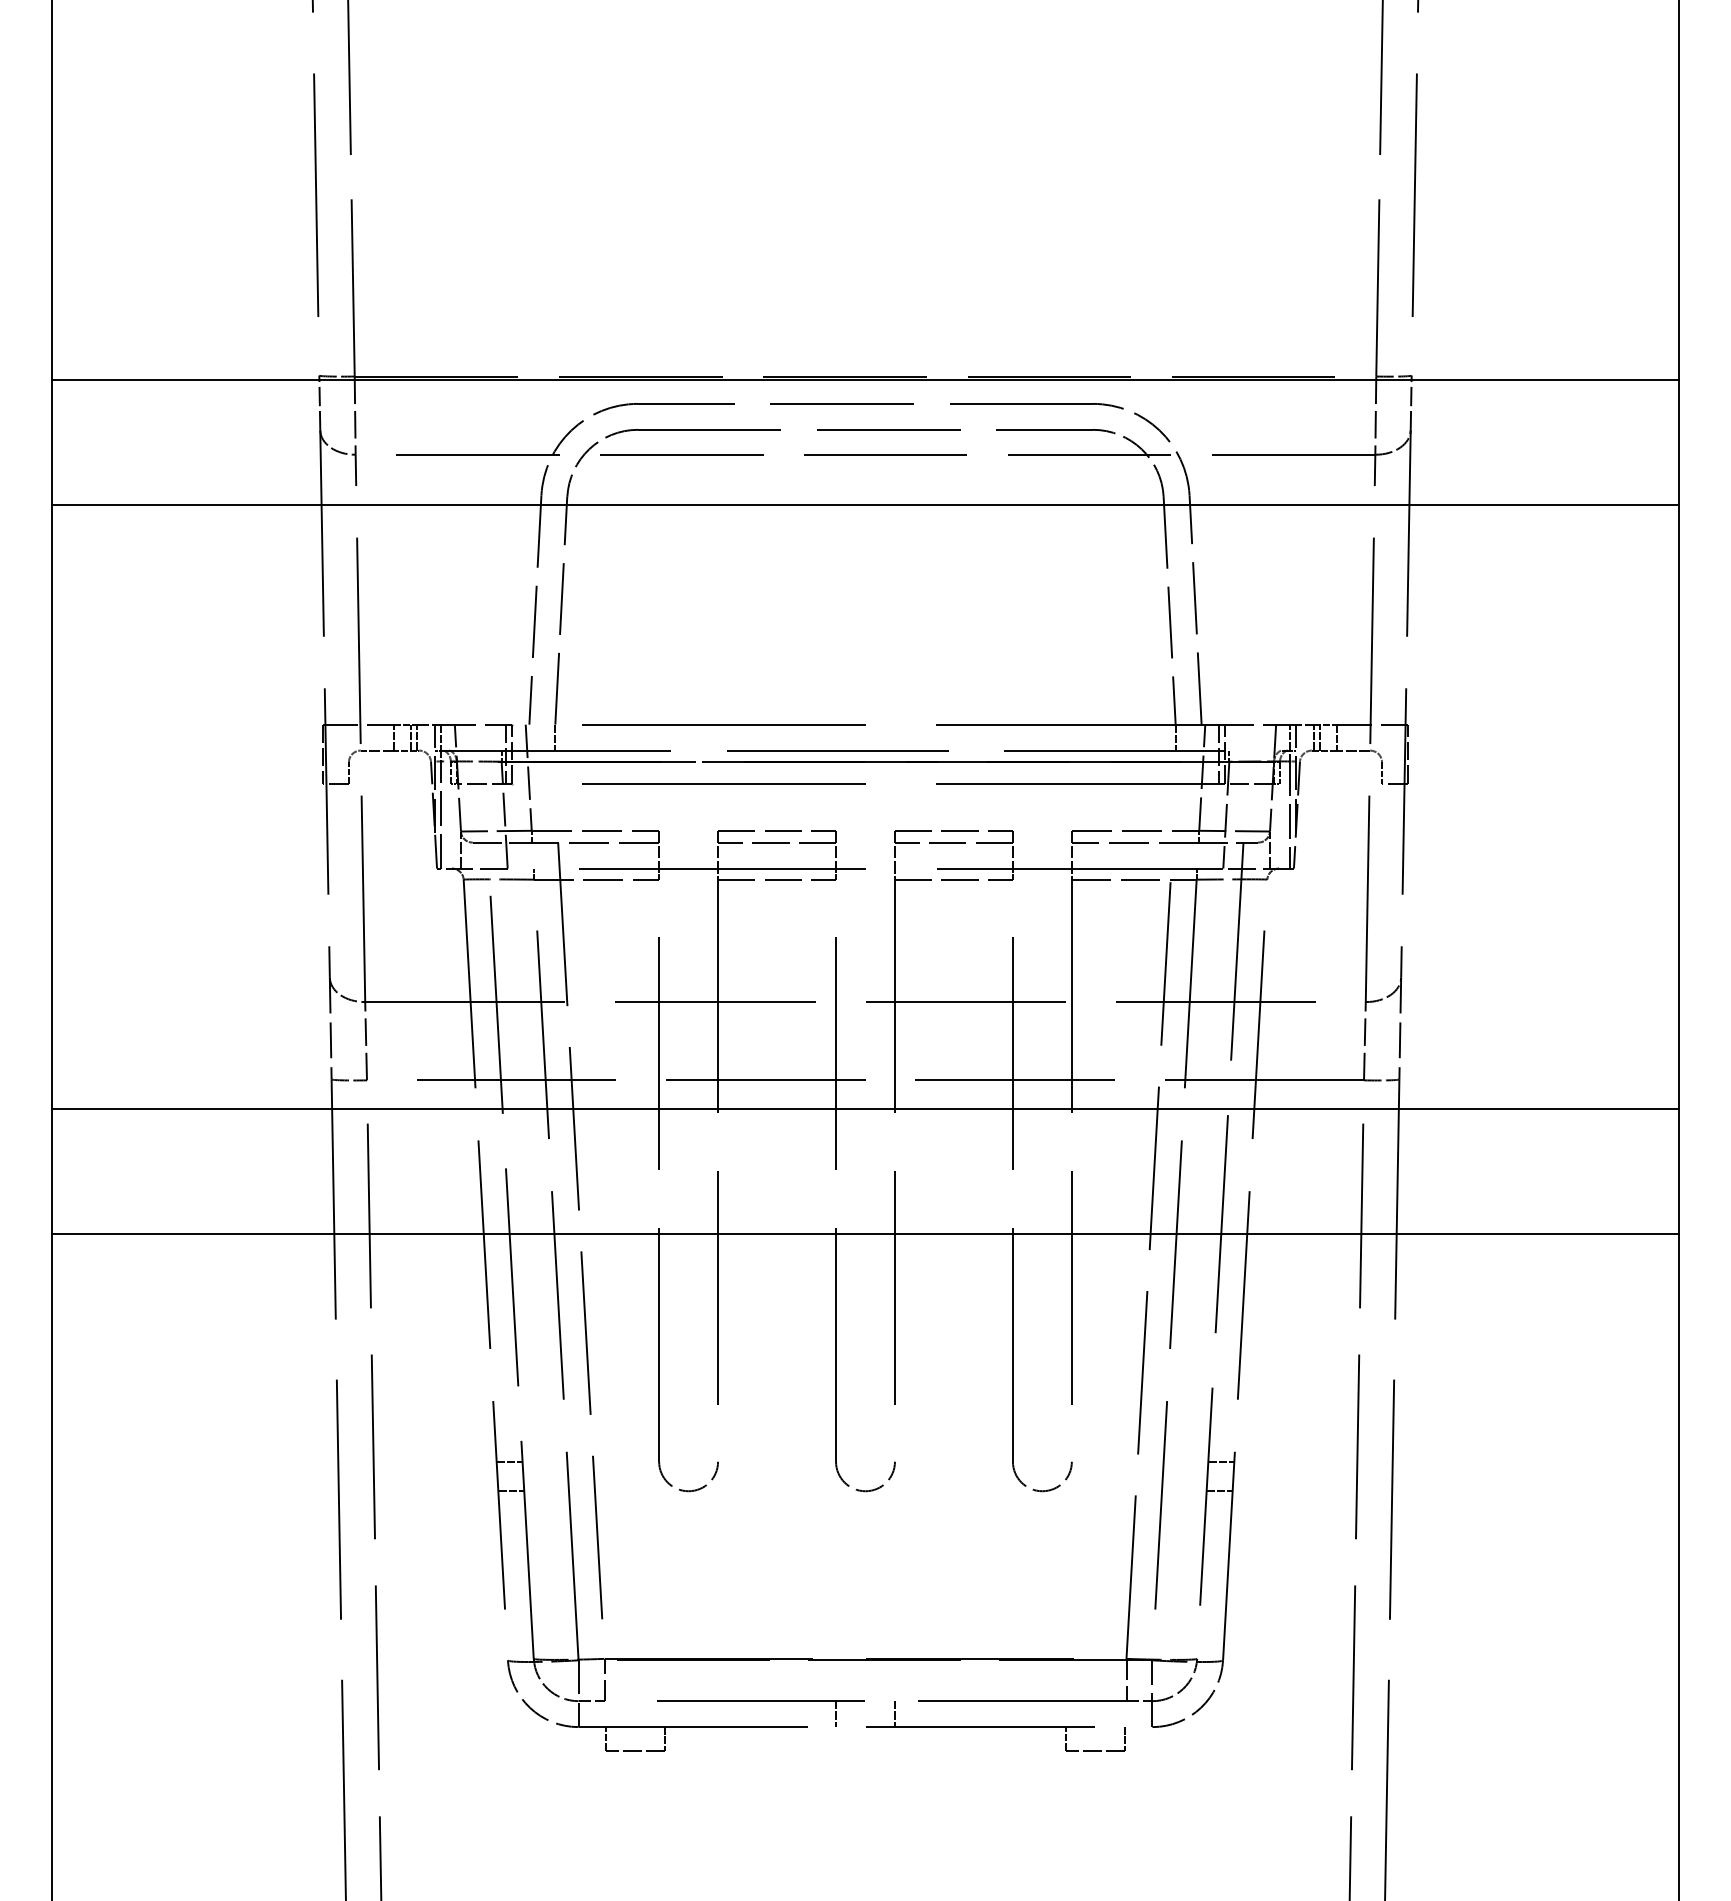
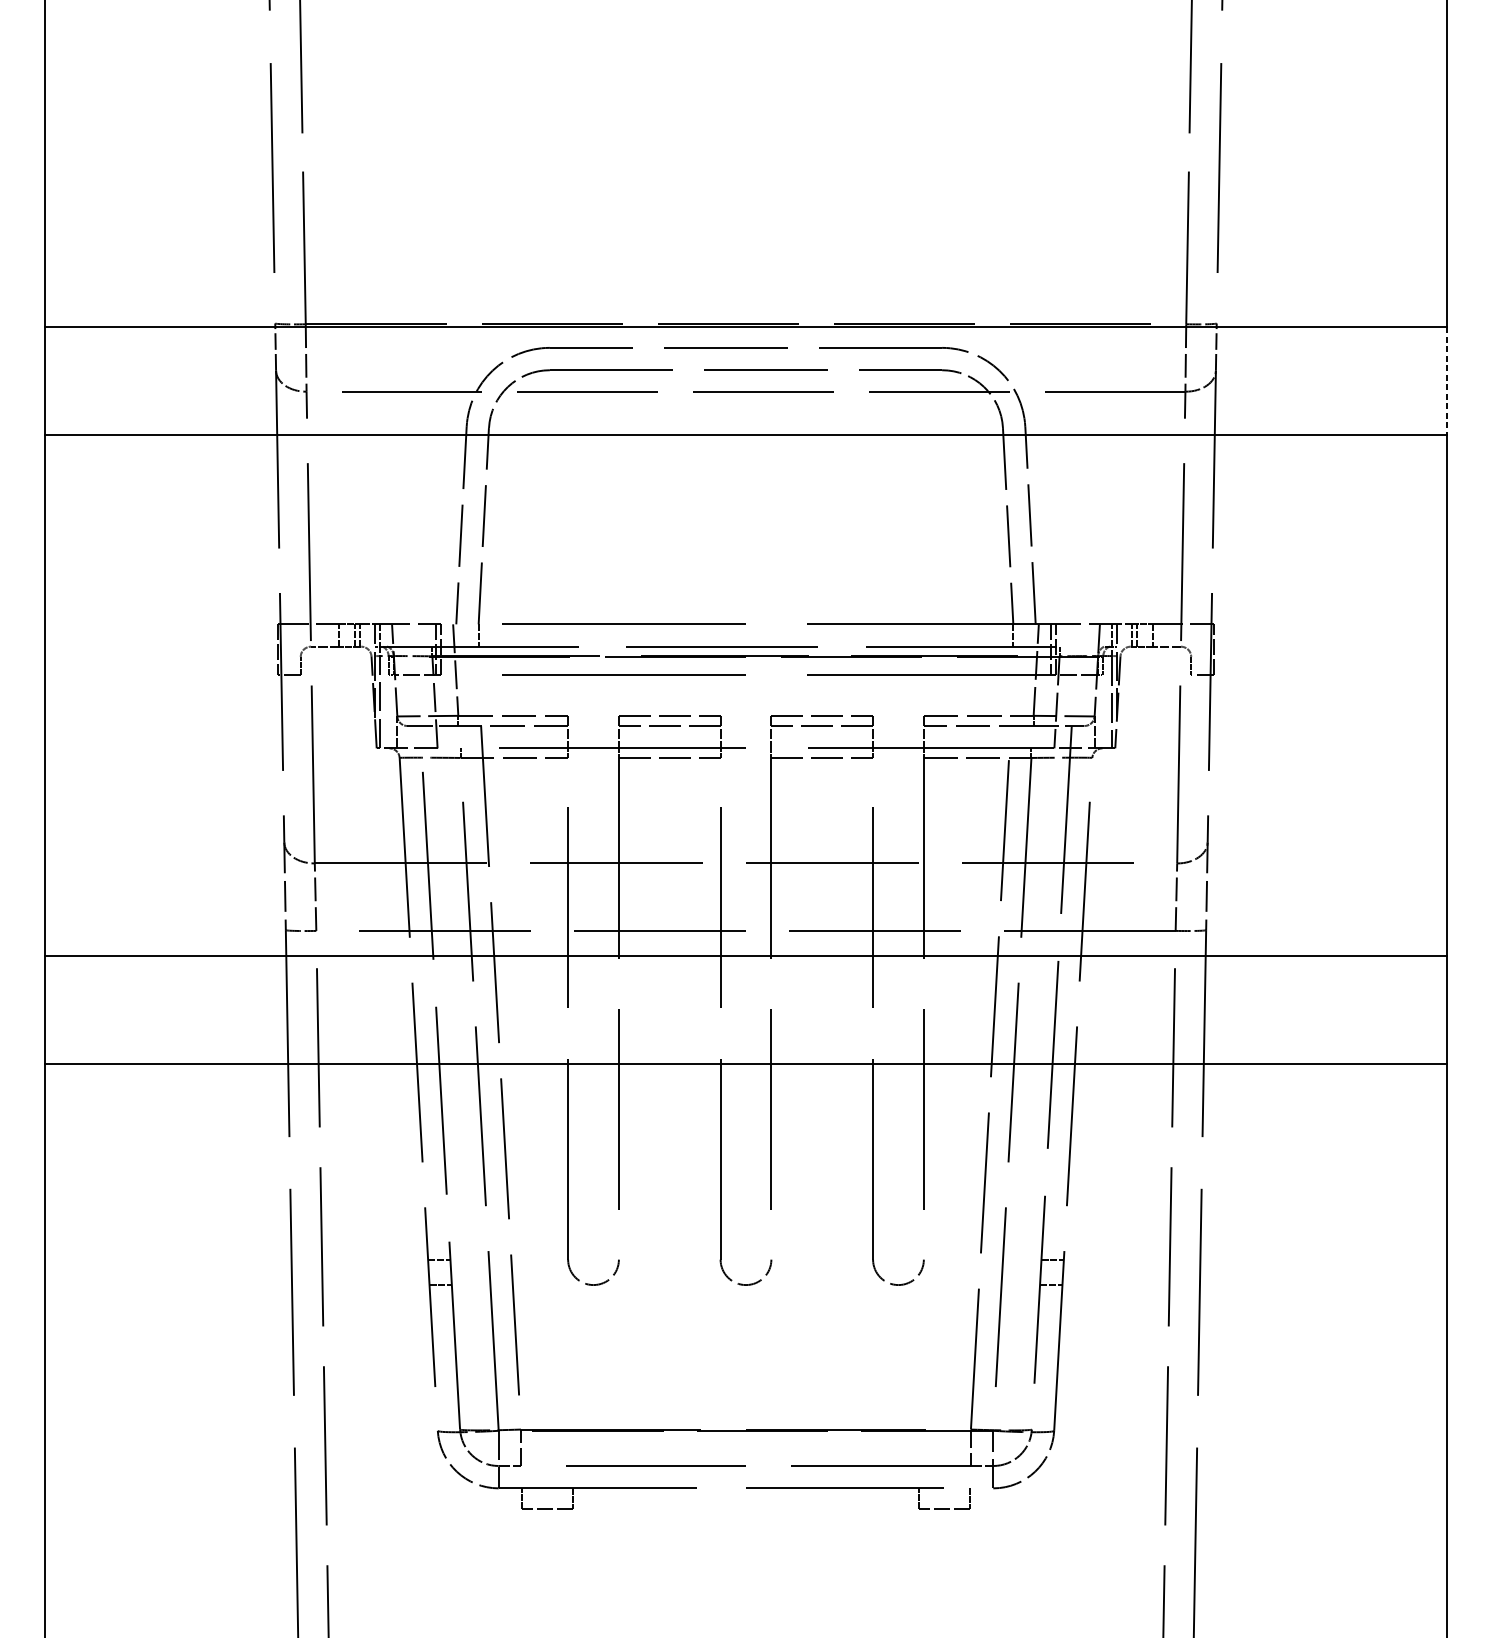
line: (1679, 442) -> (1447, 381), solid -> dashed
line: (836, 1714) -> (721, 1477), removed
line: (894, 1714) -> (770, 1477), removed

